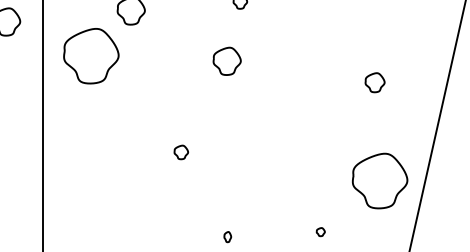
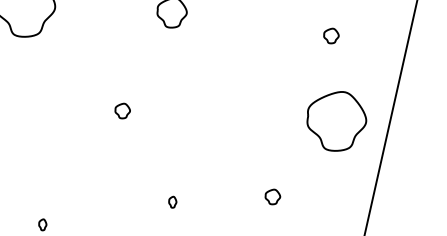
part: (374, 82) -> (330, 35), size x0.71
part: (380, 180) -> (337, 120), moved
part: (320, 231) -> (272, 196), size x1.67

